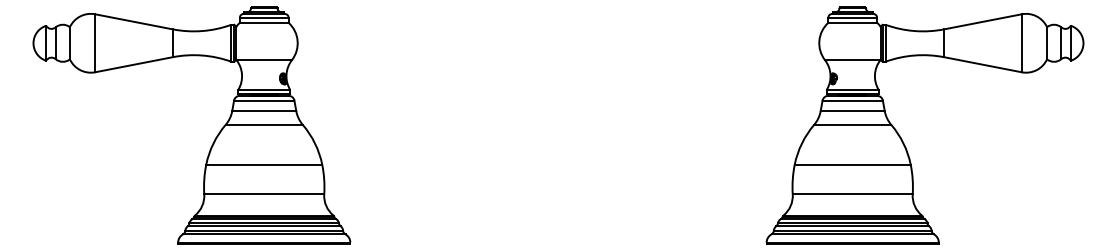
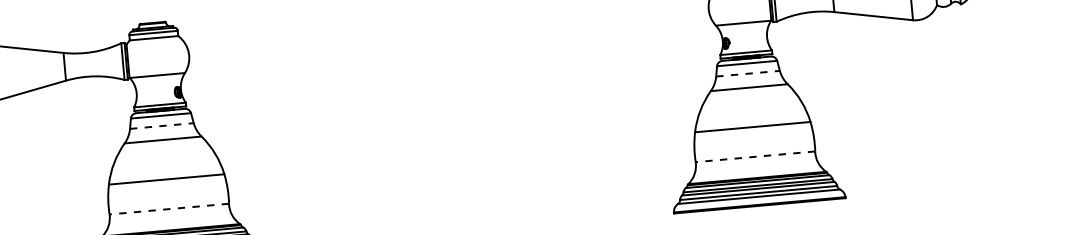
line: (264, 110) -> (162, 125), solid -> dashed
line: (852, 110) -> (747, 73), solid -> dashed
line: (264, 194) -> (169, 209), solid -> dashed
line: (852, 194) -> (755, 157), solid -> dashed

